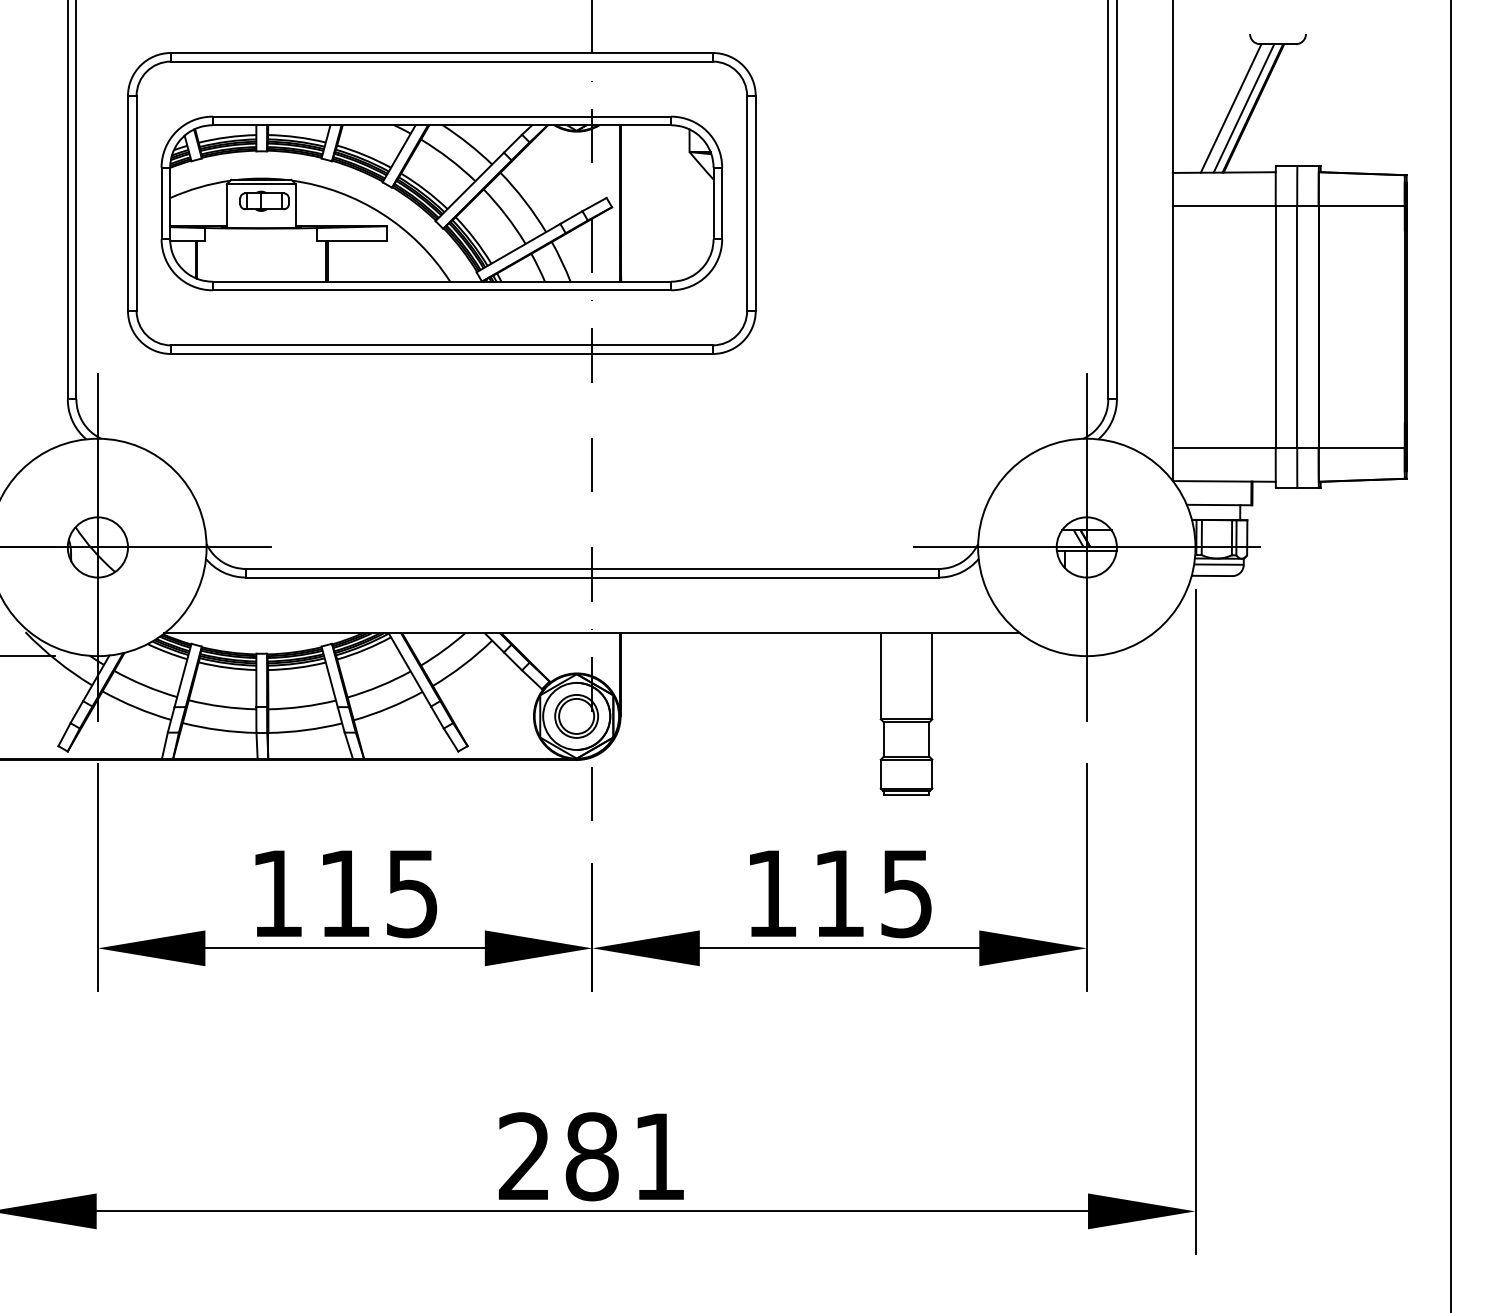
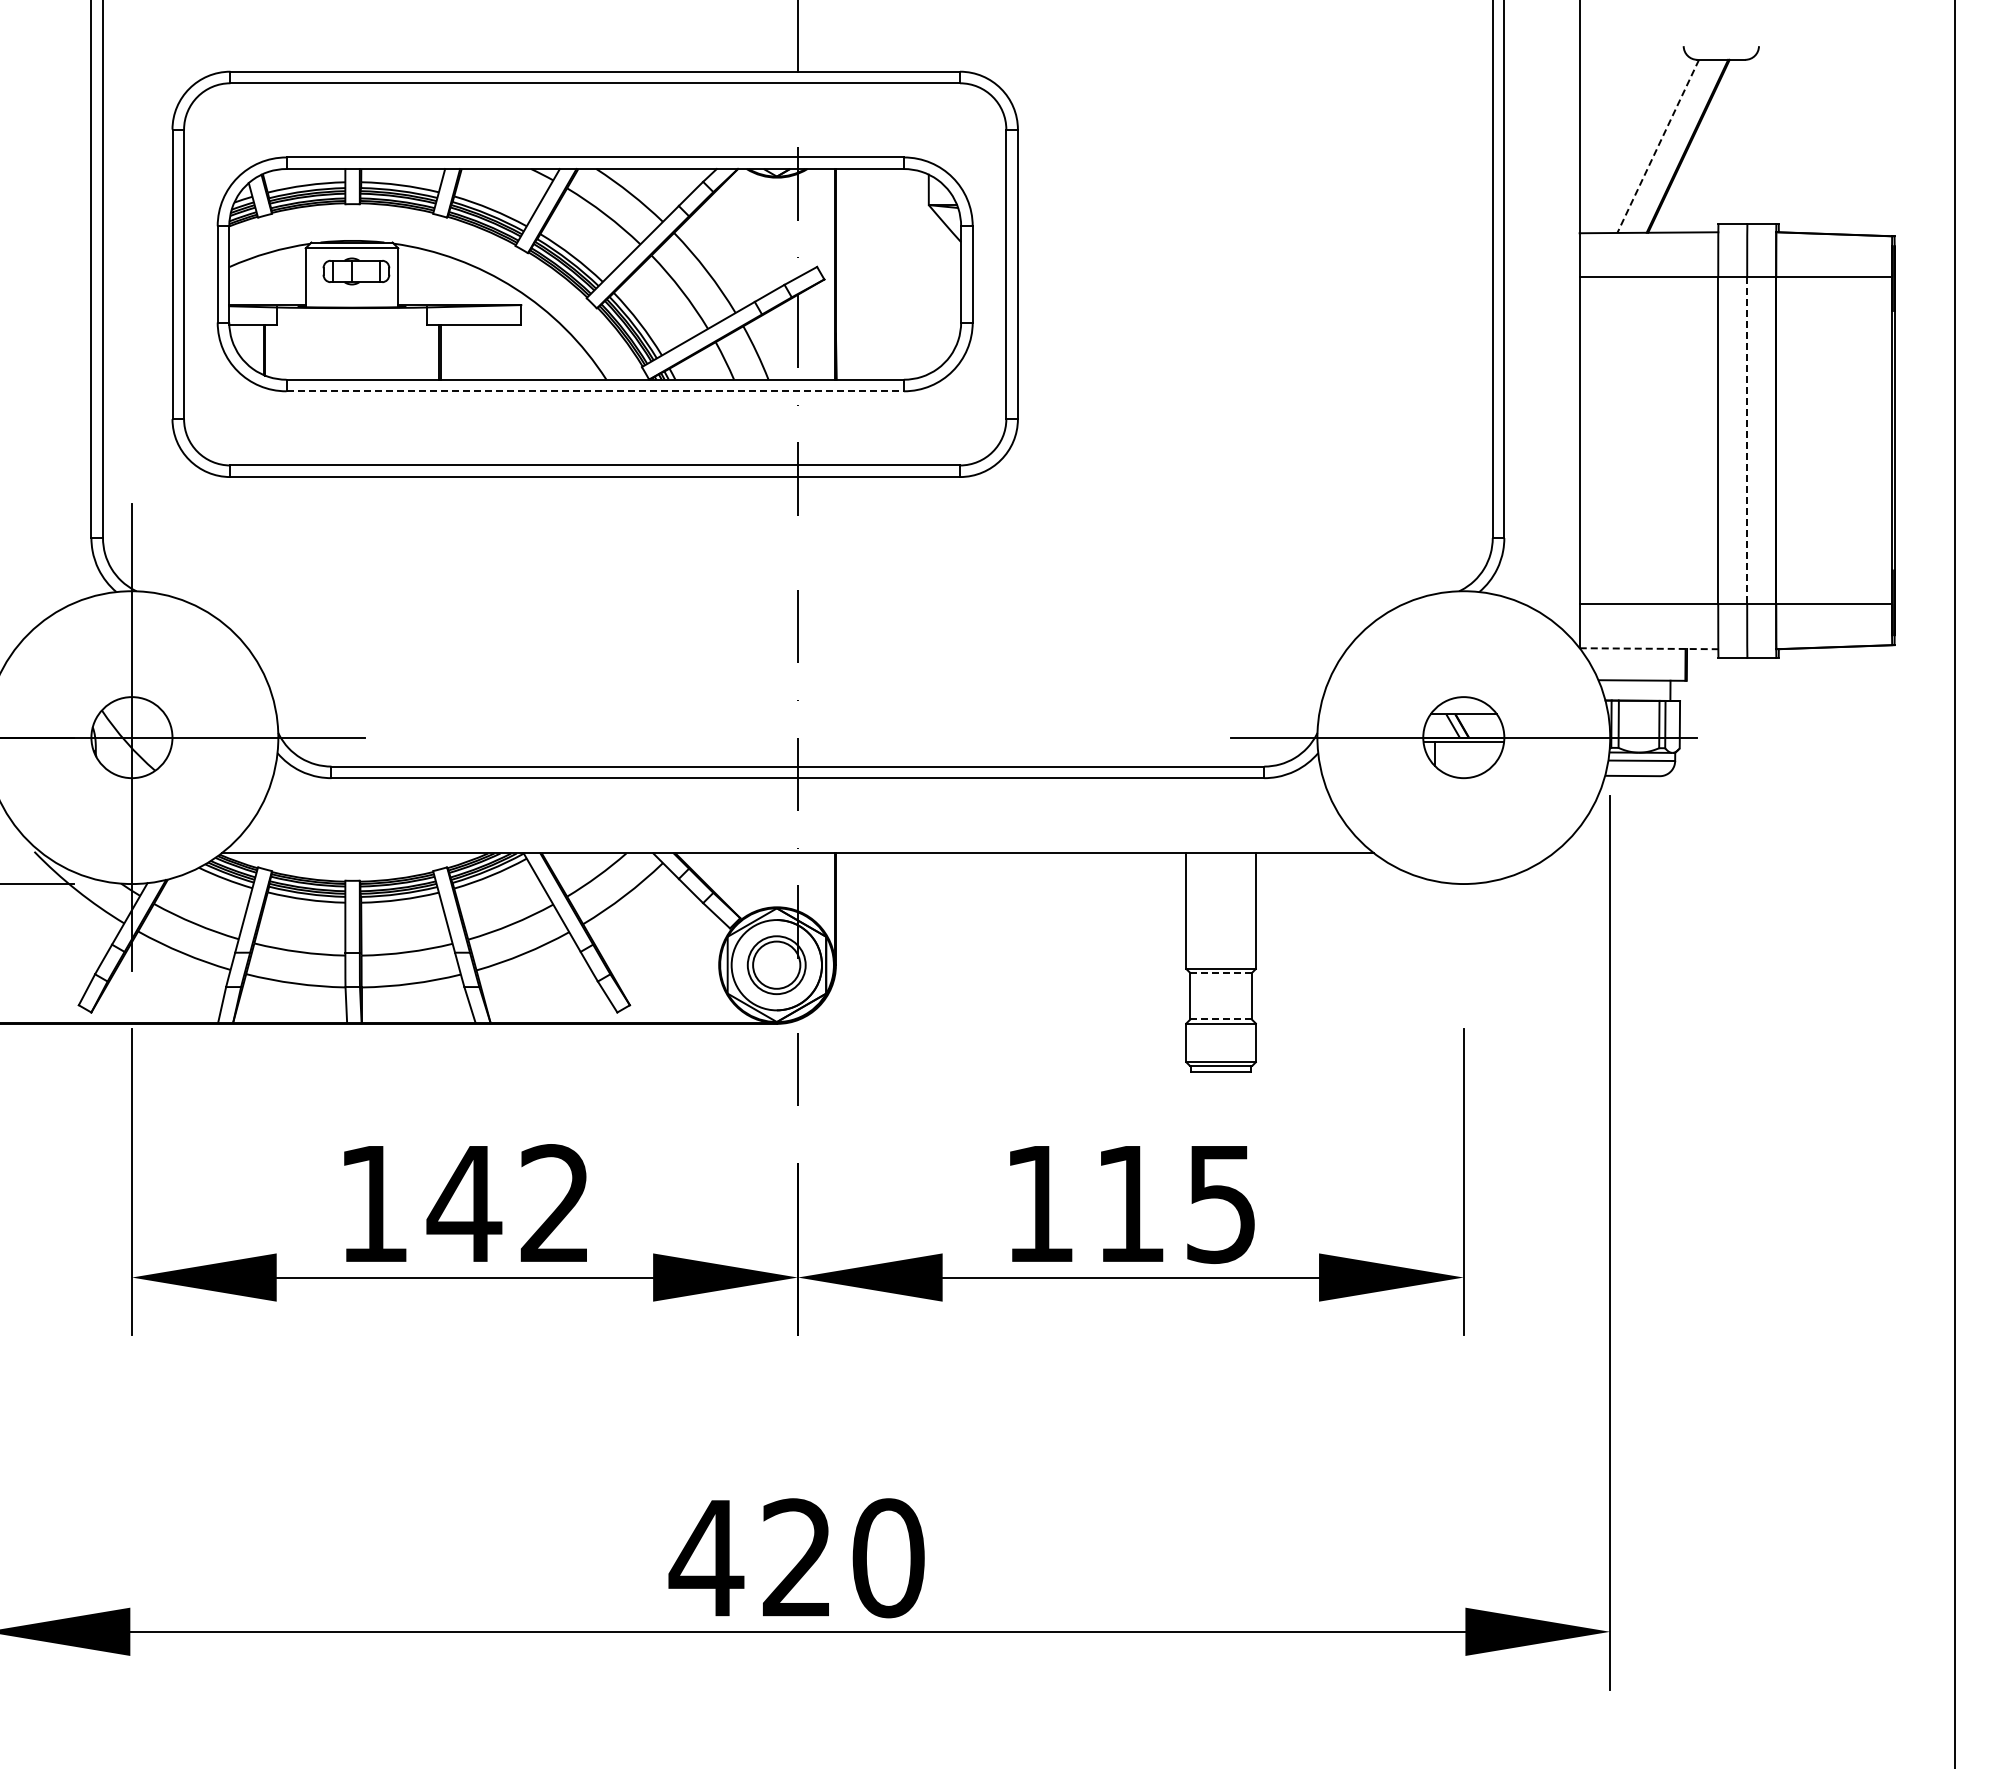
line: (1243, 107) -> (1675, 145), removed
line: (1231, 108) -> (1658, 146), solid -> dashed
line: (442, 290) -> (595, 391), solid -> dashed
line: (1297, 327) -> (1747, 441), solid -> dashed
line: (1224, 481) -> (1649, 648), solid -> dashed
line: (1086, 547) -> (1463, 737), removed
line: (906, 722) -> (1221, 973), solid -> dashed
line: (906, 756) -> (1221, 1019), solid -> dashed
text: (376, 894) -> (507, 1204), 115 -> 142
text: (591, 1156) -> (796, 1558), 281 -> 420

